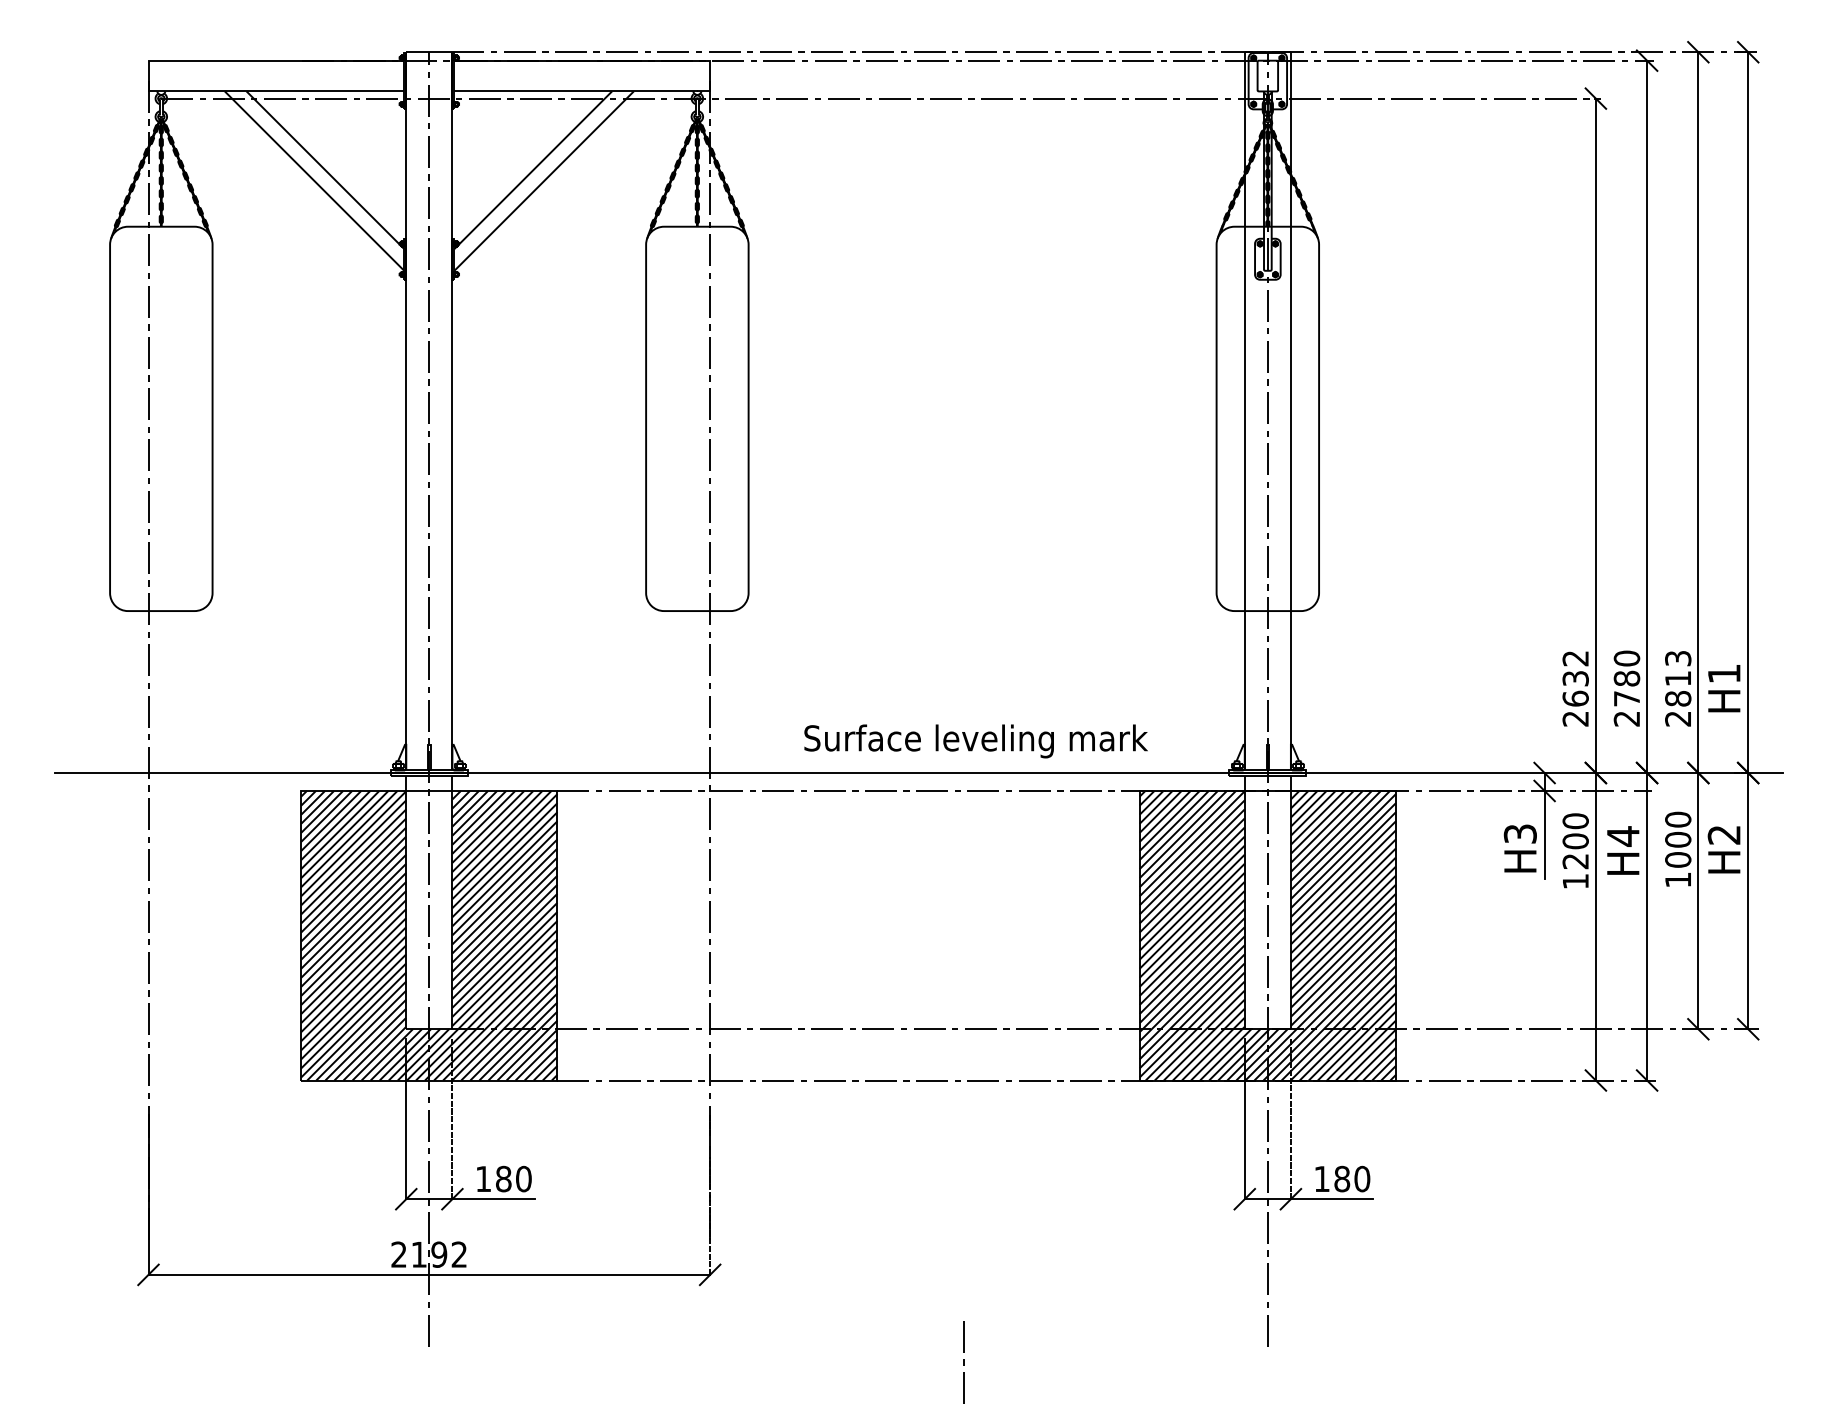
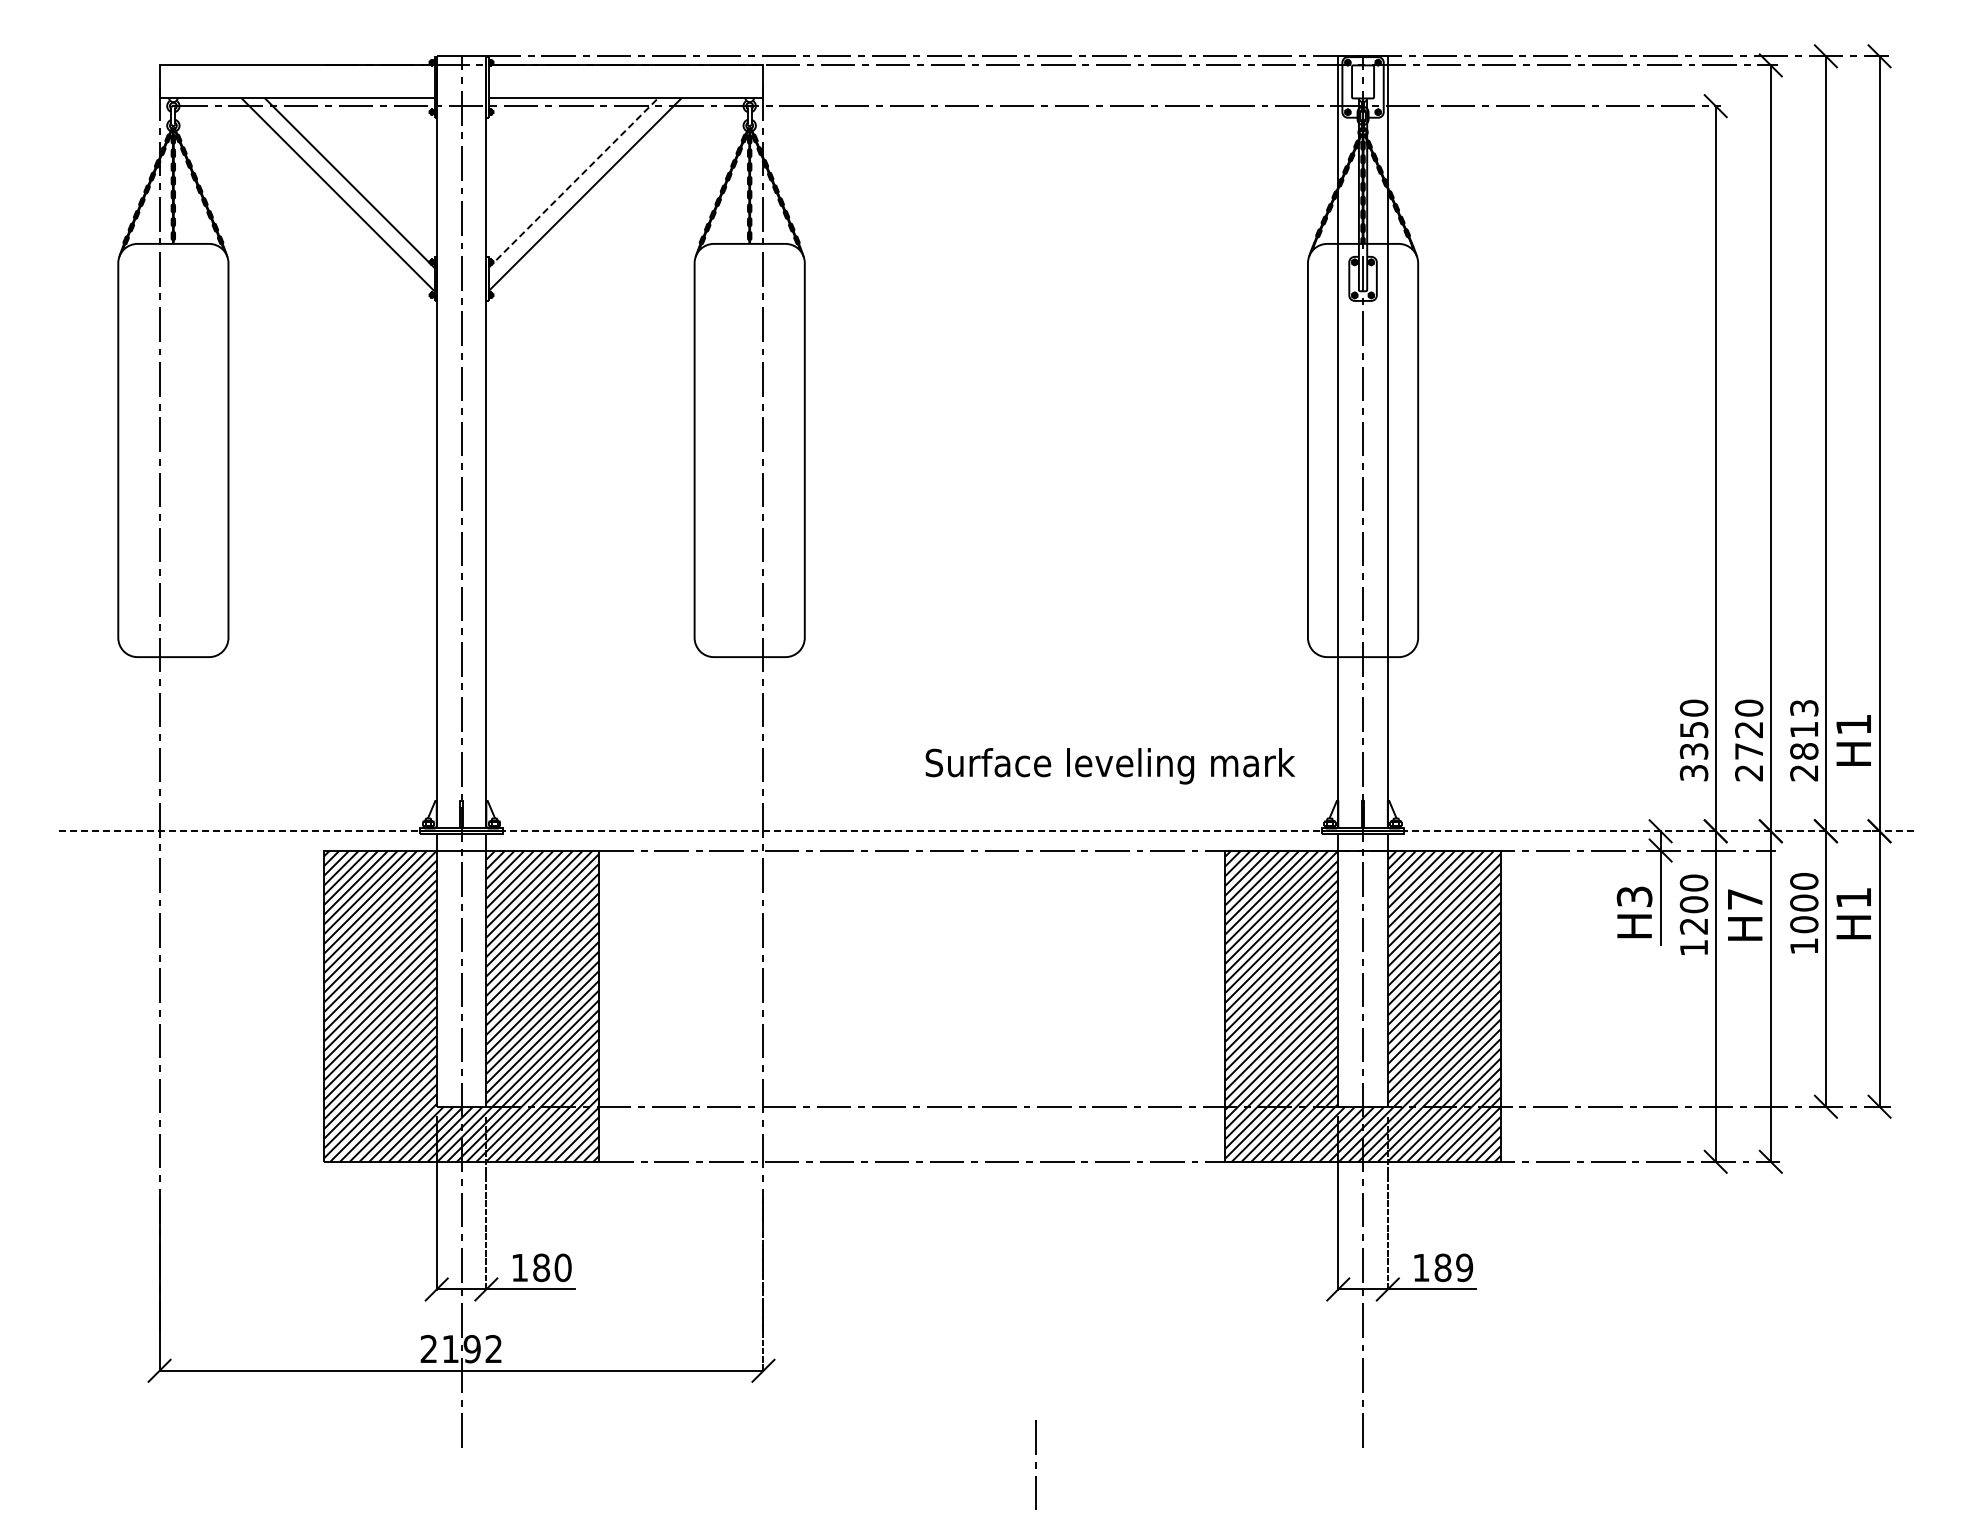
line: (533, 170) -> (573, 183), solid -> dashed
text: (1627, 678) -> (1749, 729), 2780 -> 2720
text: (1575, 688) -> (1693, 740), 2632 -> 3350
text: (976, 741) -> (1110, 766), moved
line: (918, 773) -> (987, 831), solid -> dashed
text: (1724, 835) -> (1853, 898), H2 -> H1
text: (1623, 836) -> (1745, 899), H4 -> H7
text: (1362, 1178) -> (1464, 1267), 180 -> 189

